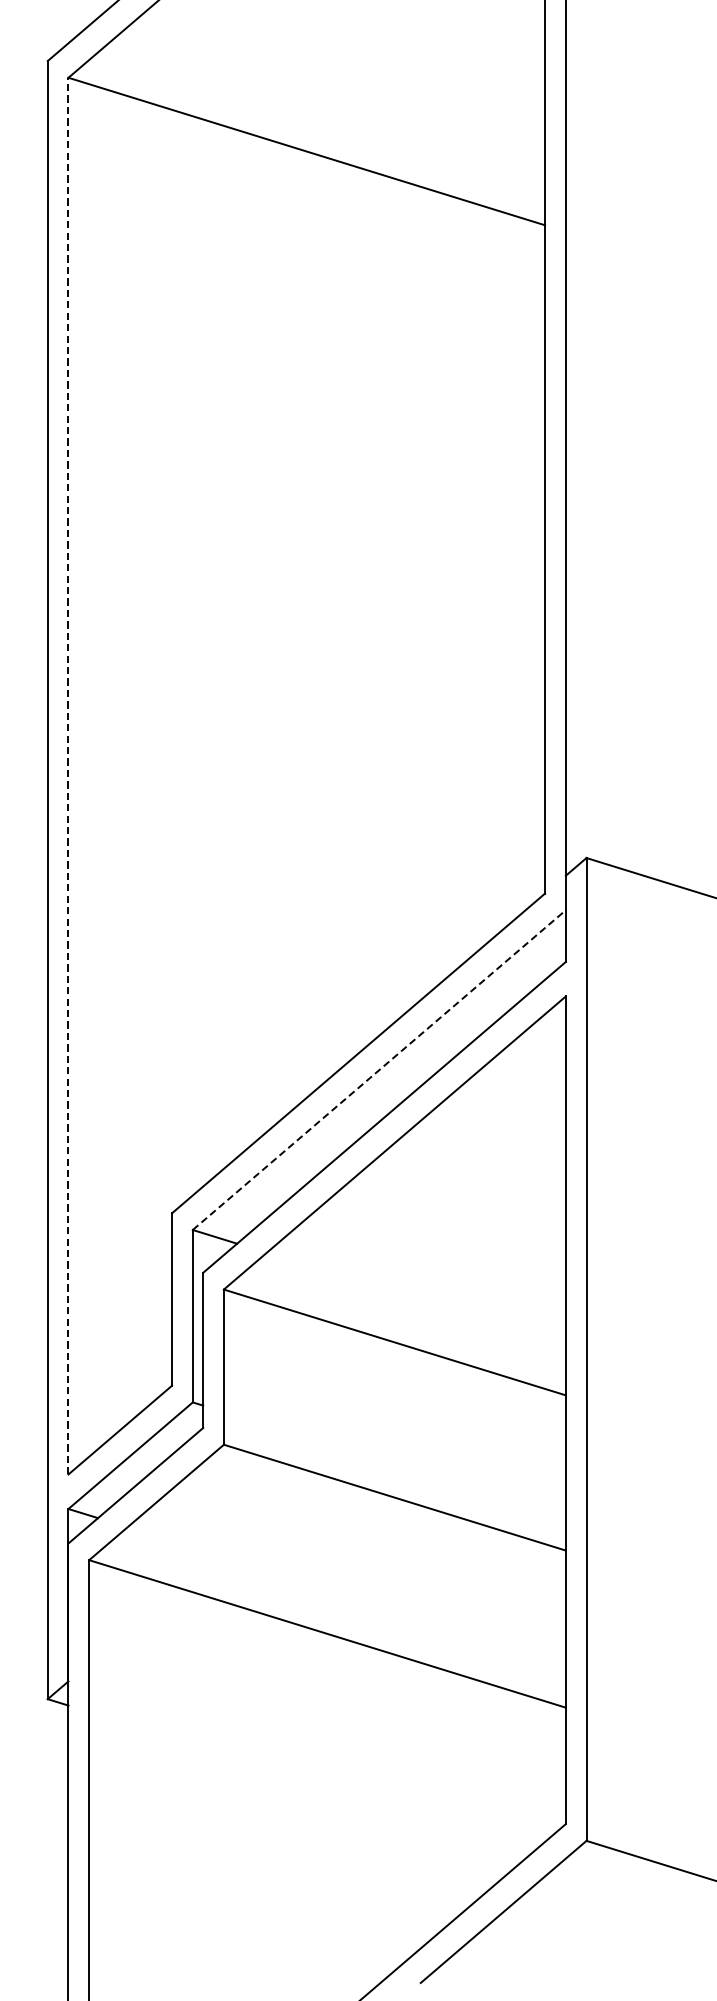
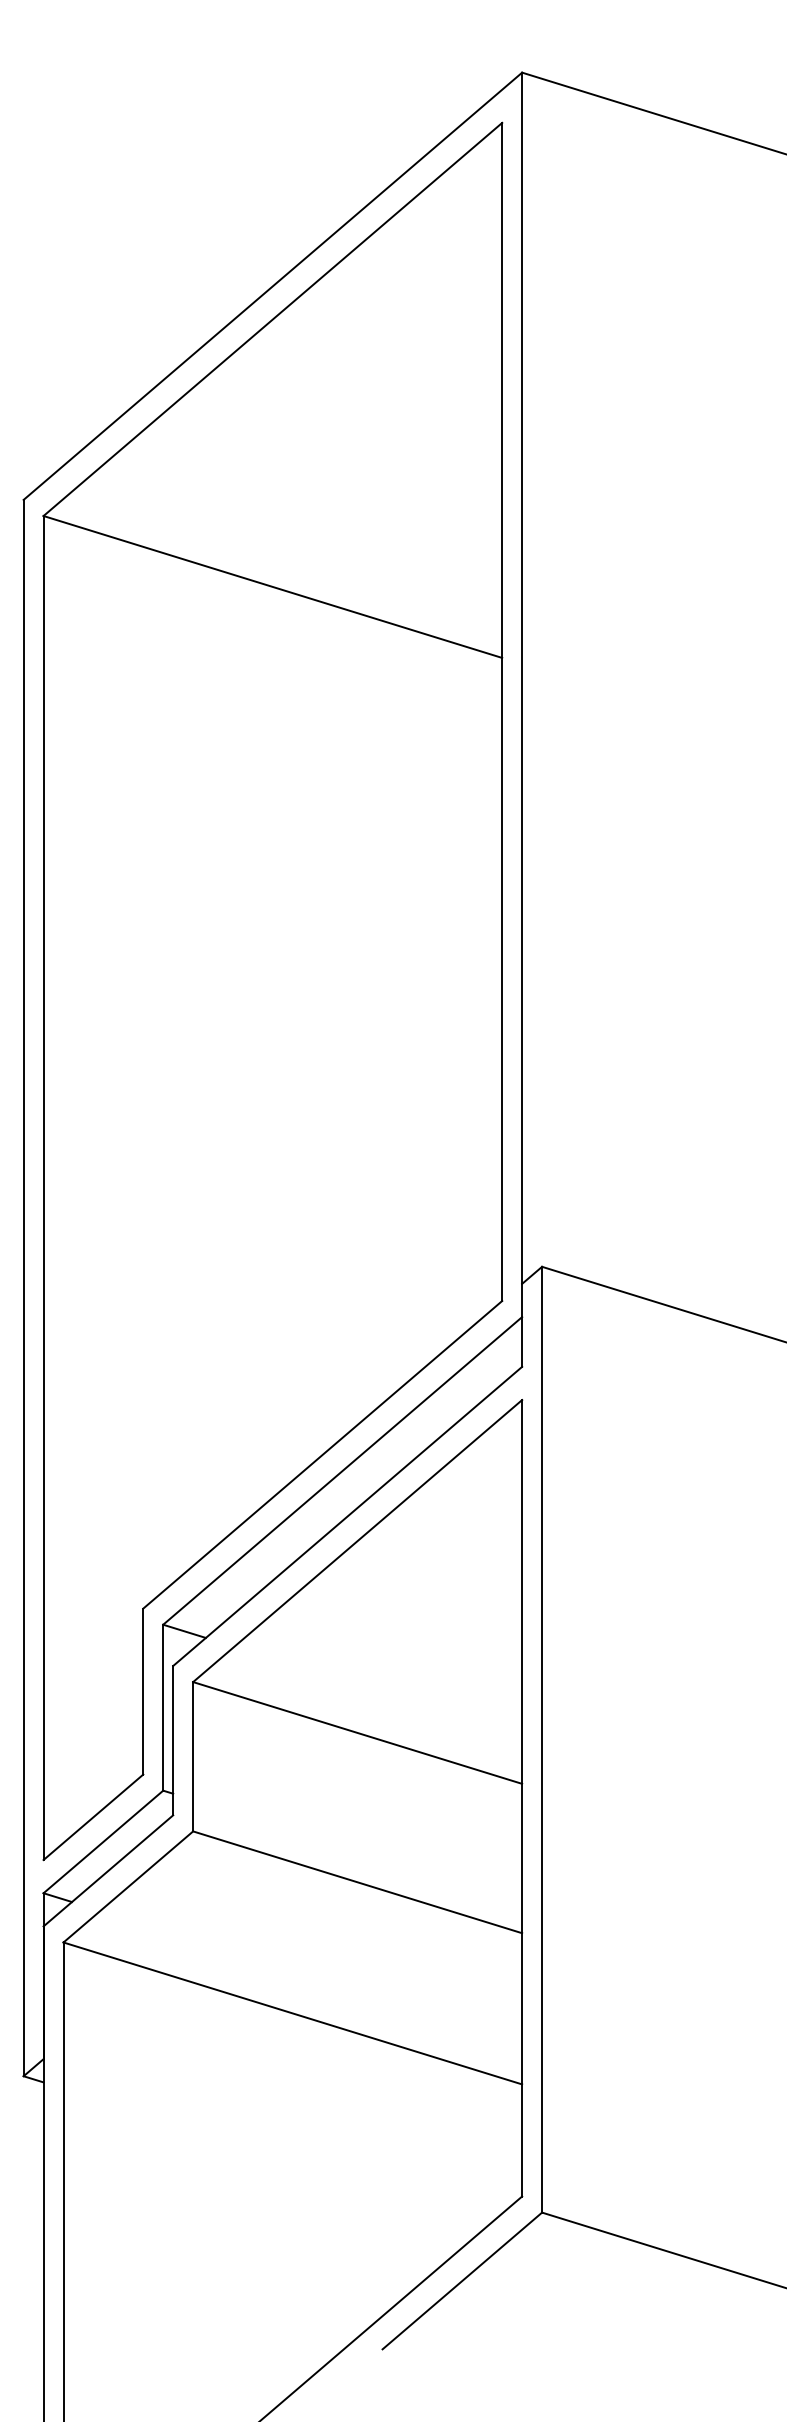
line: (68, 776) -> (43, 1188), dashed -> solid
line: (380, 1069) -> (343, 1470), dashed -> solid

